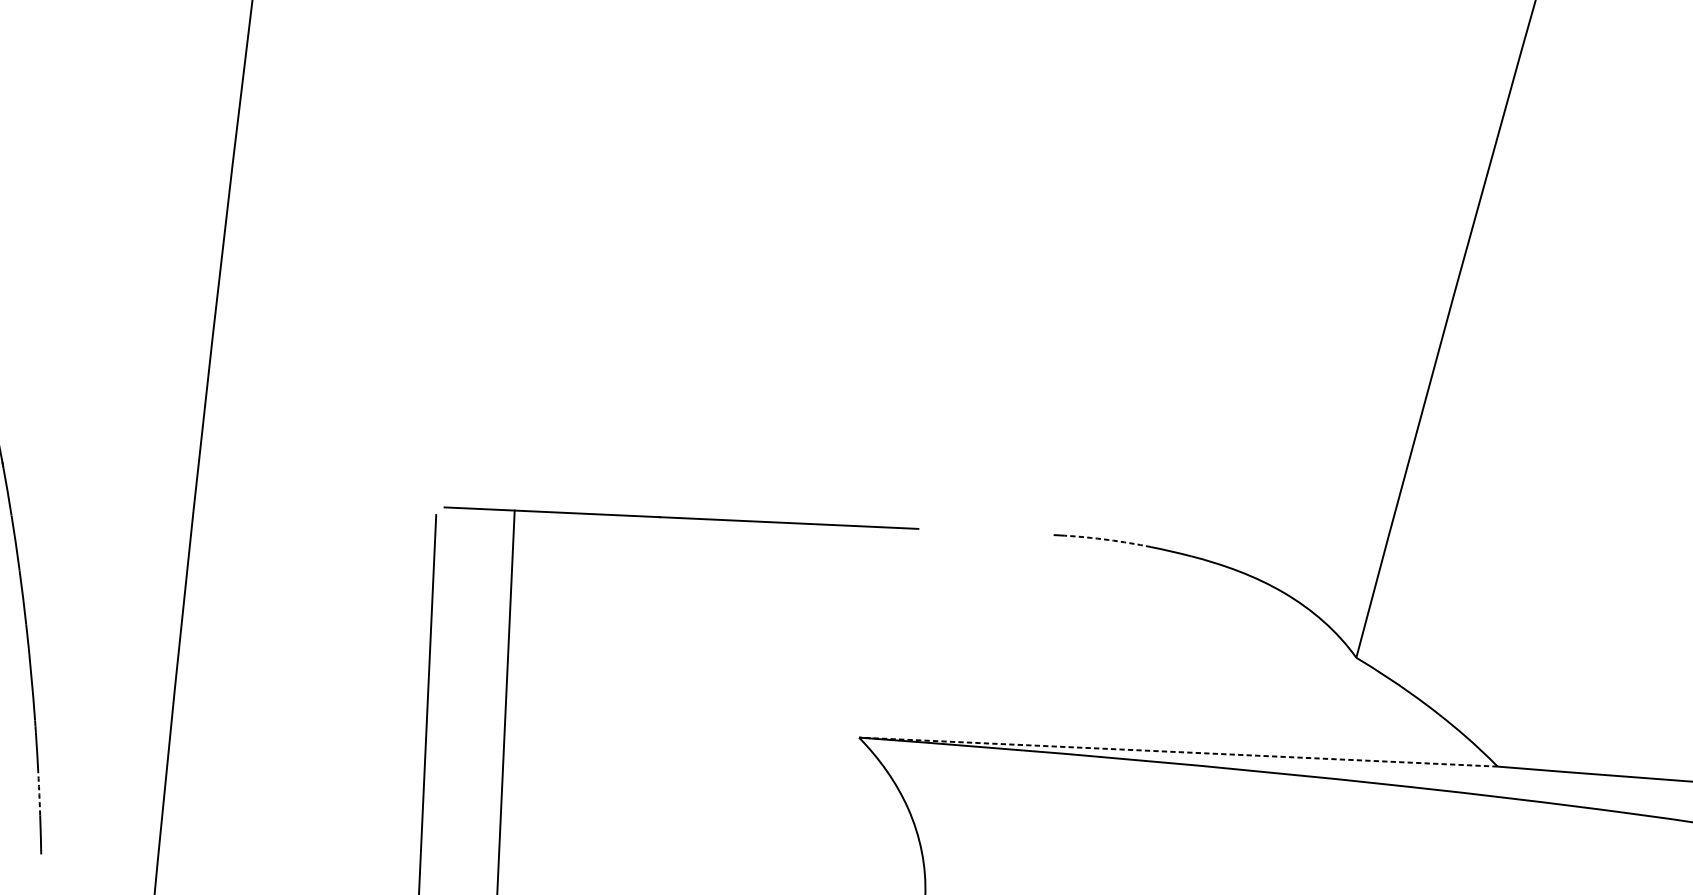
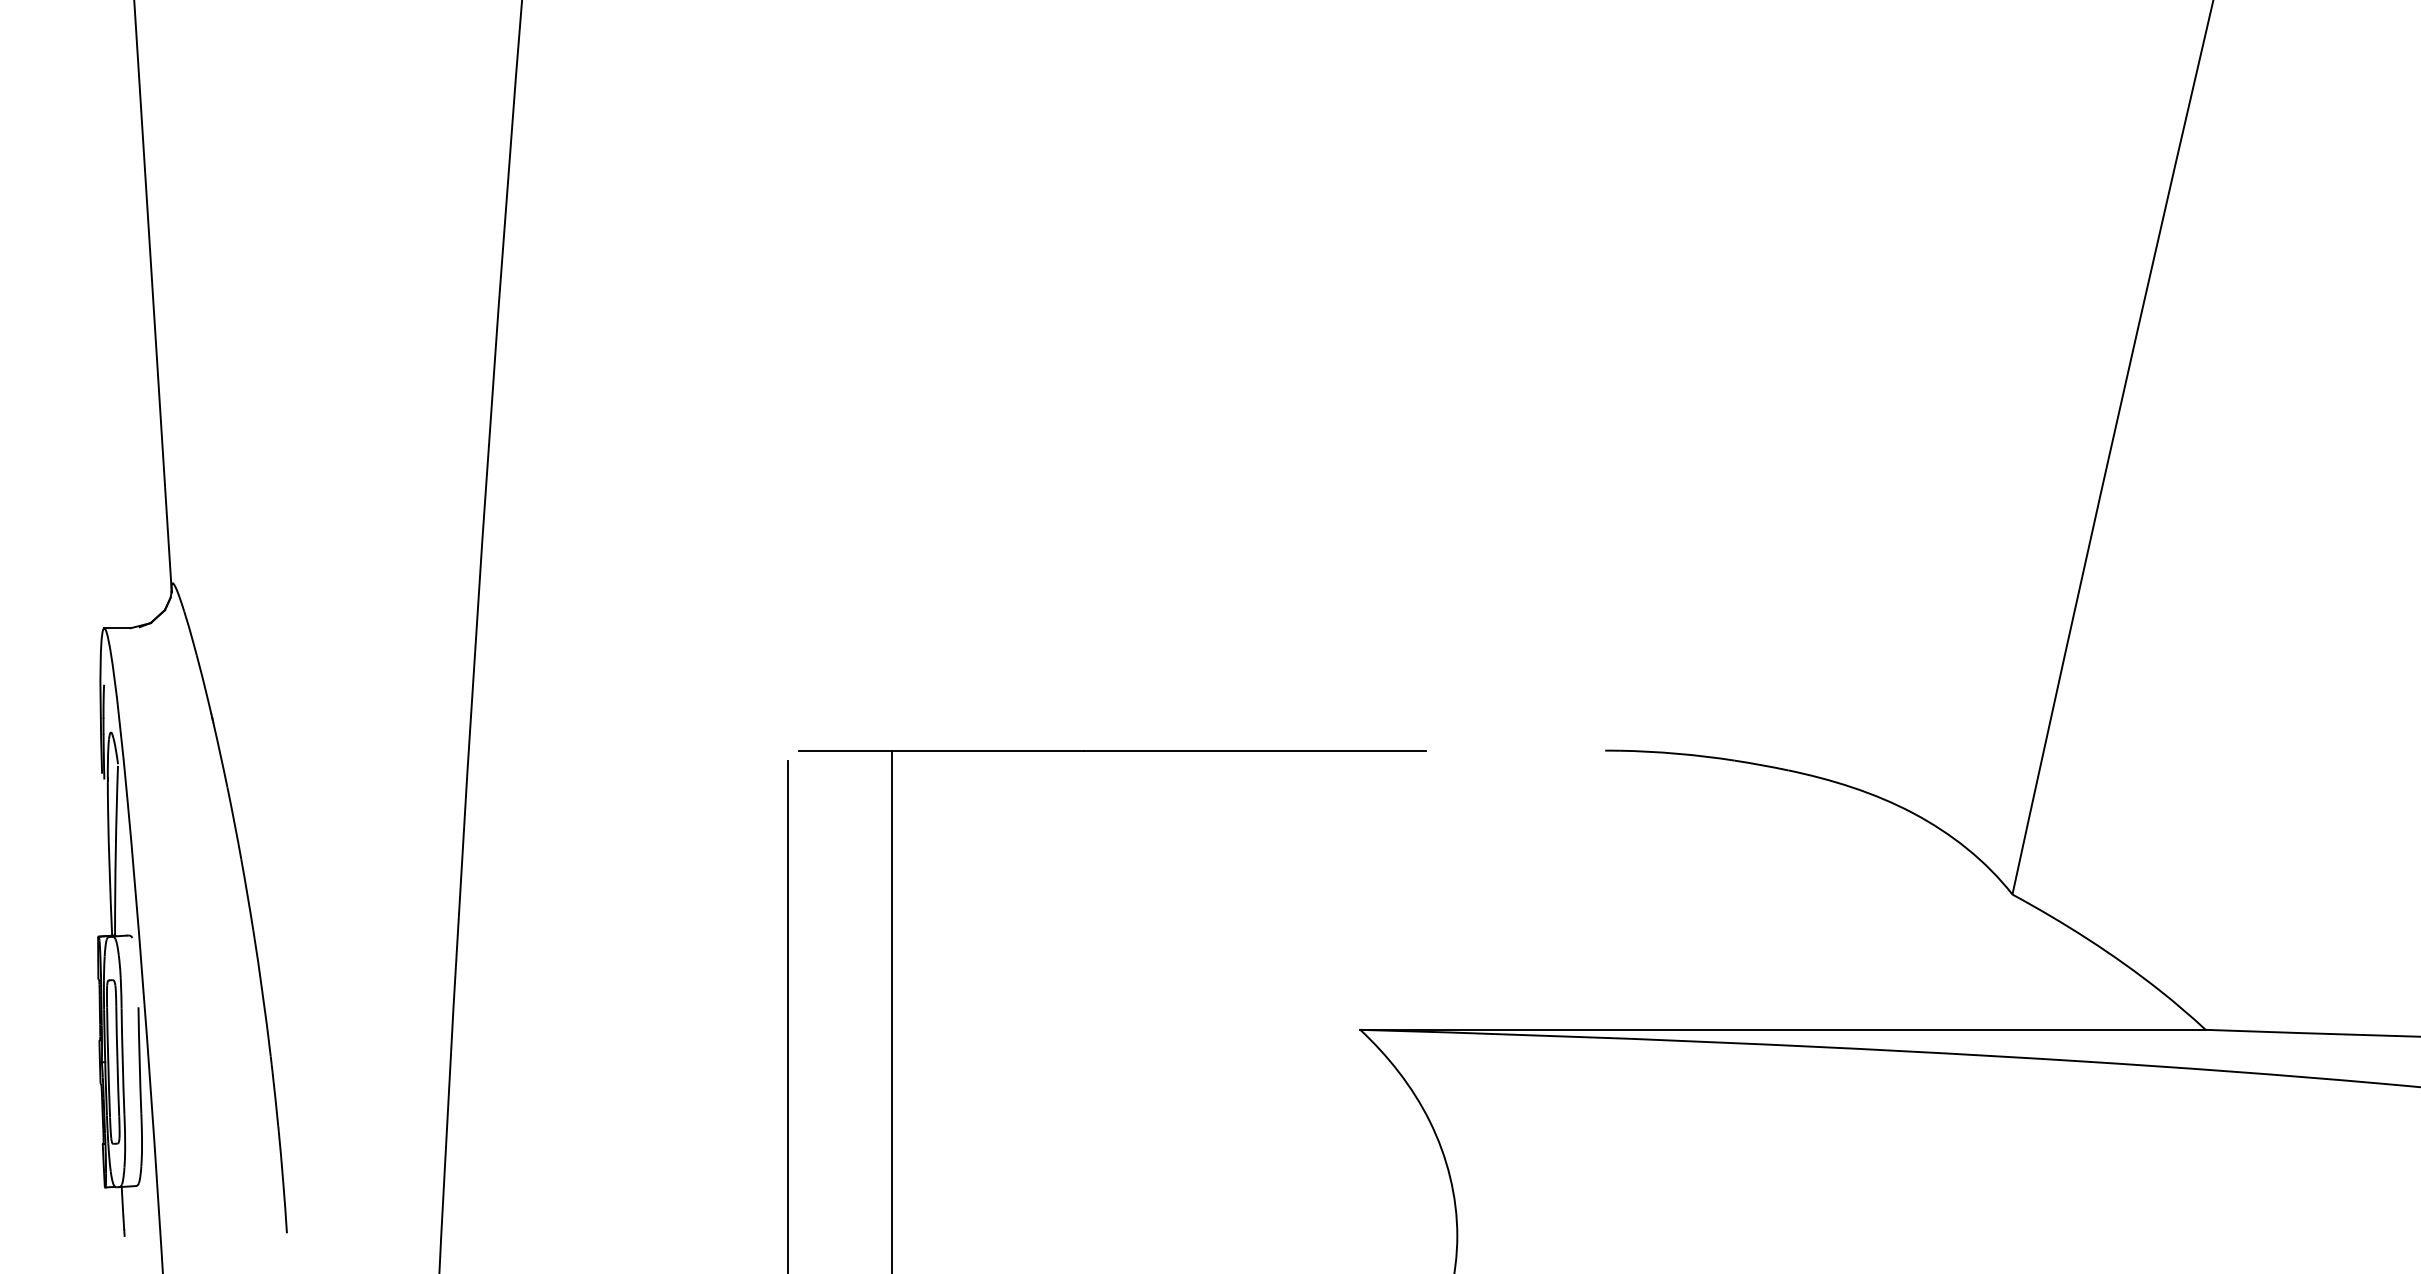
arc: (1108, 539) -> (1677, 753), dashed -> solid
line: (1178, 751) -> (1783, 1029), dashed -> solid
arc: (39, 793) -> (280, 1153), dashed -> solid

